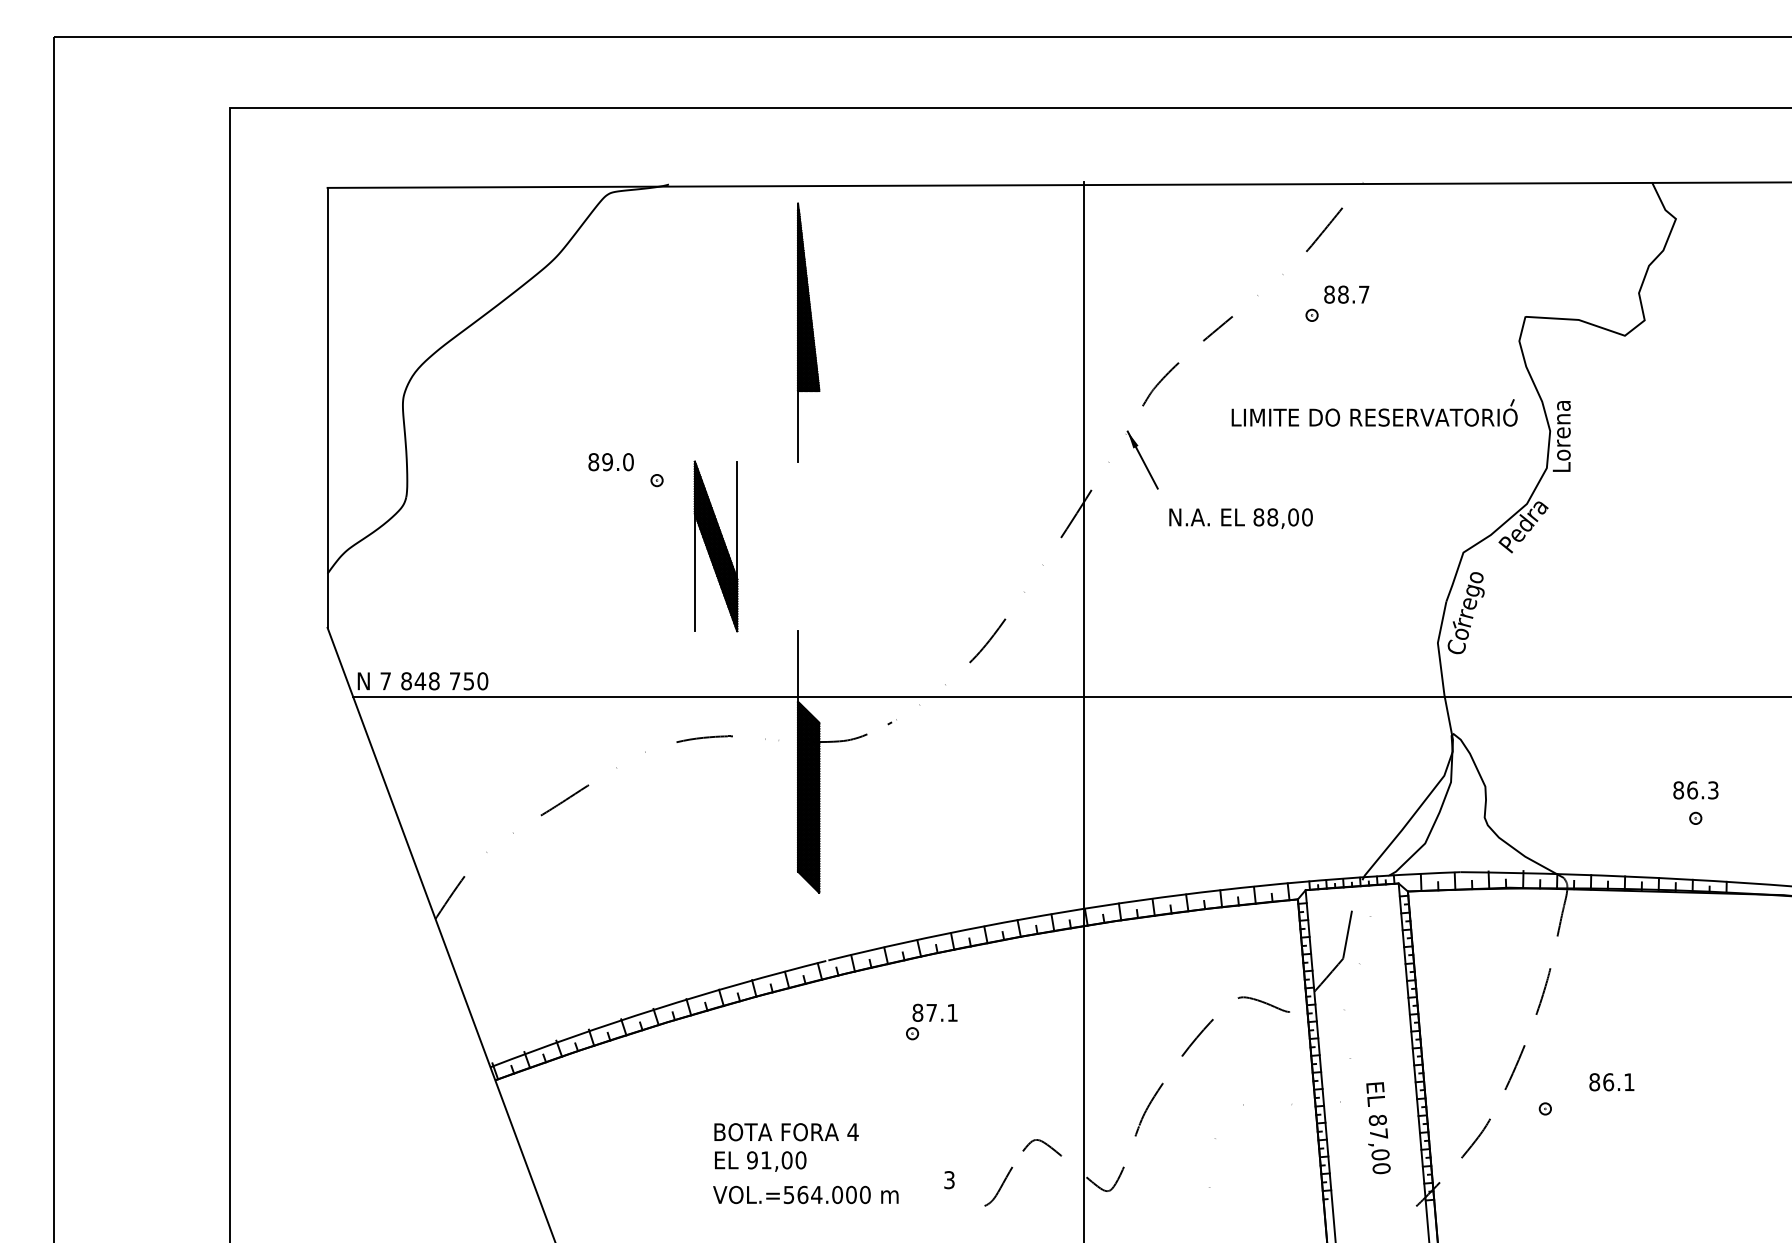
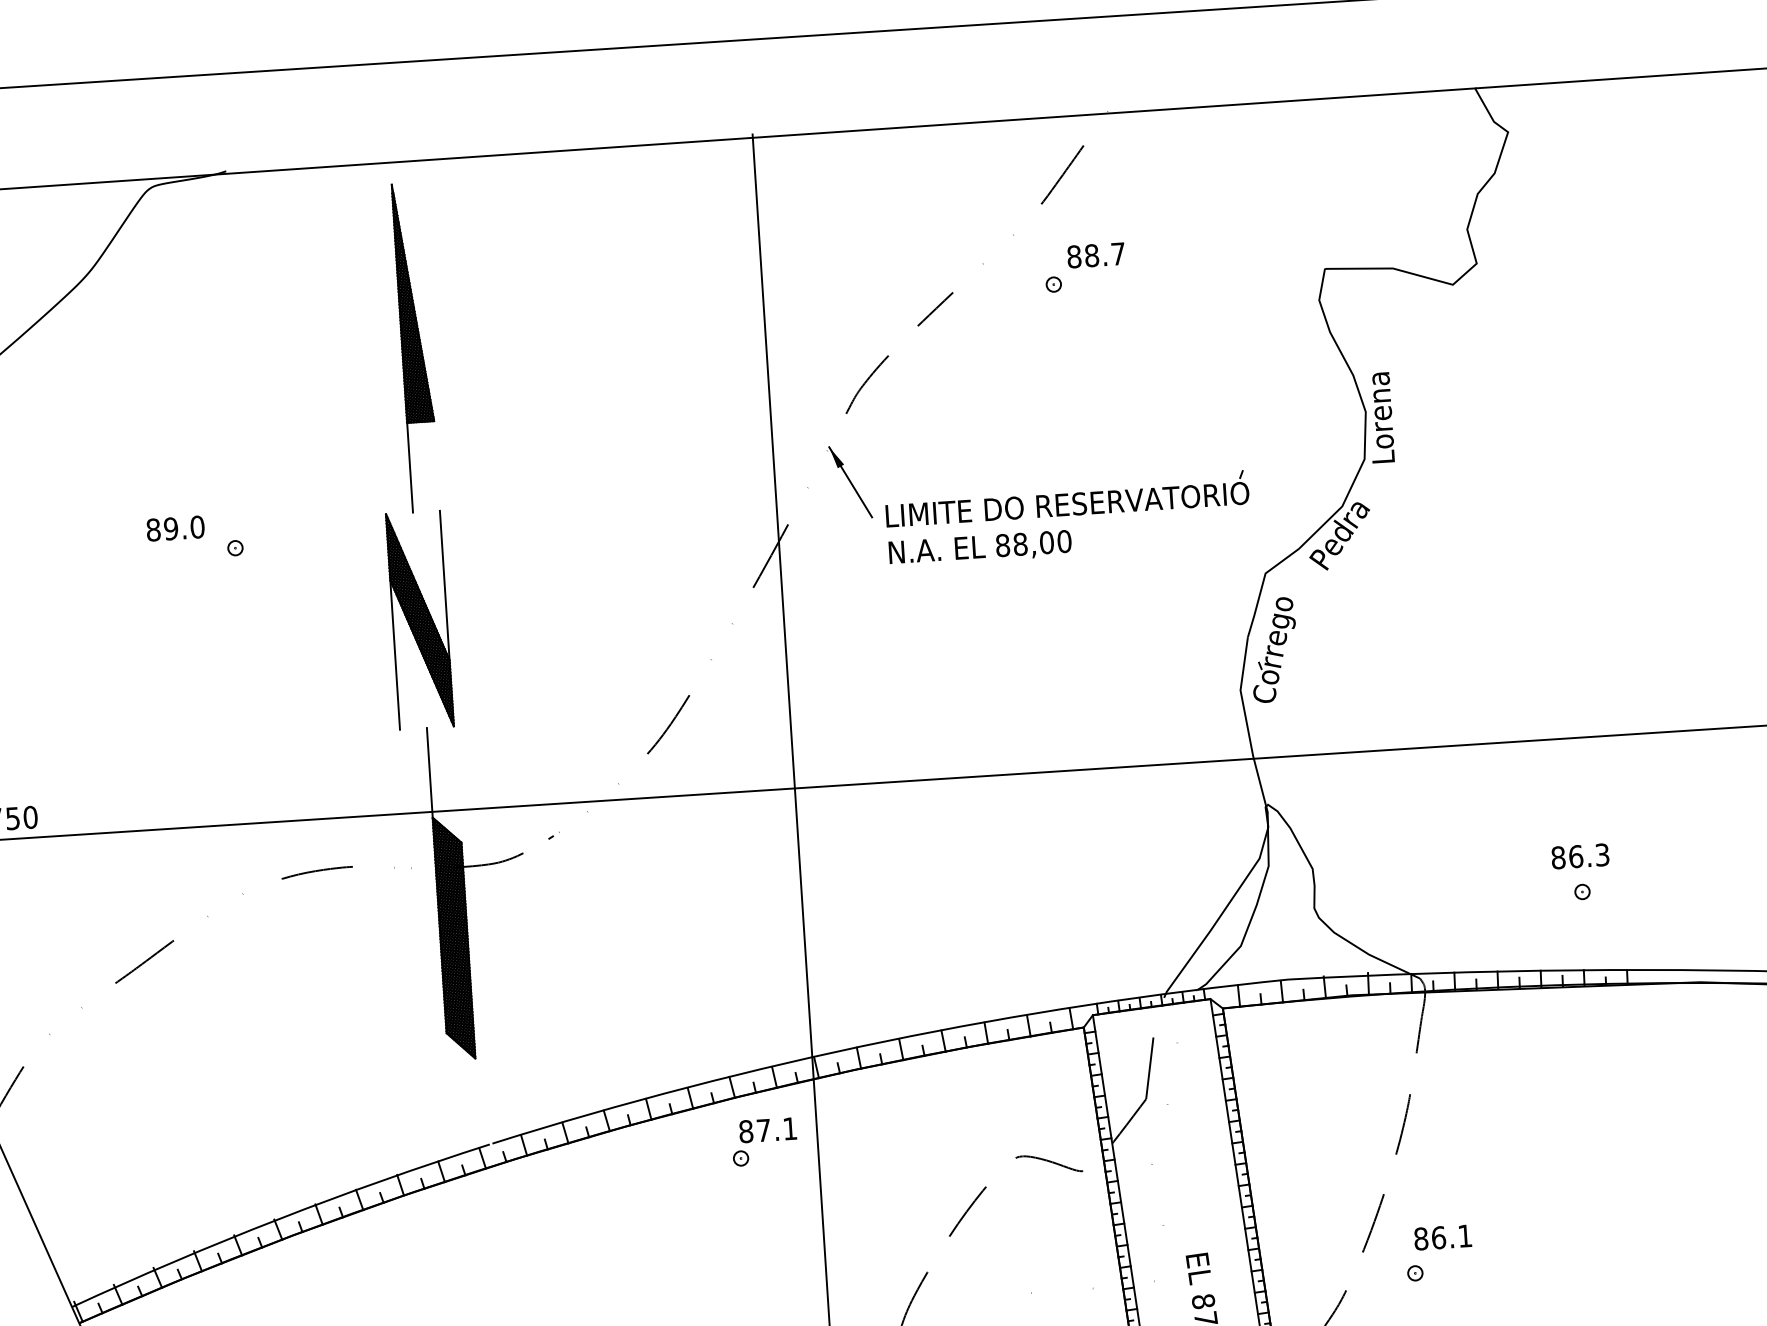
part: (1374, 412) -> (1066, 498), moved
part: (715, 546) -> (419, 620), moved
part: (931, 1021) -> (764, 1141), moved
text: (1611, 1082) -> (1442, 1237), moved

